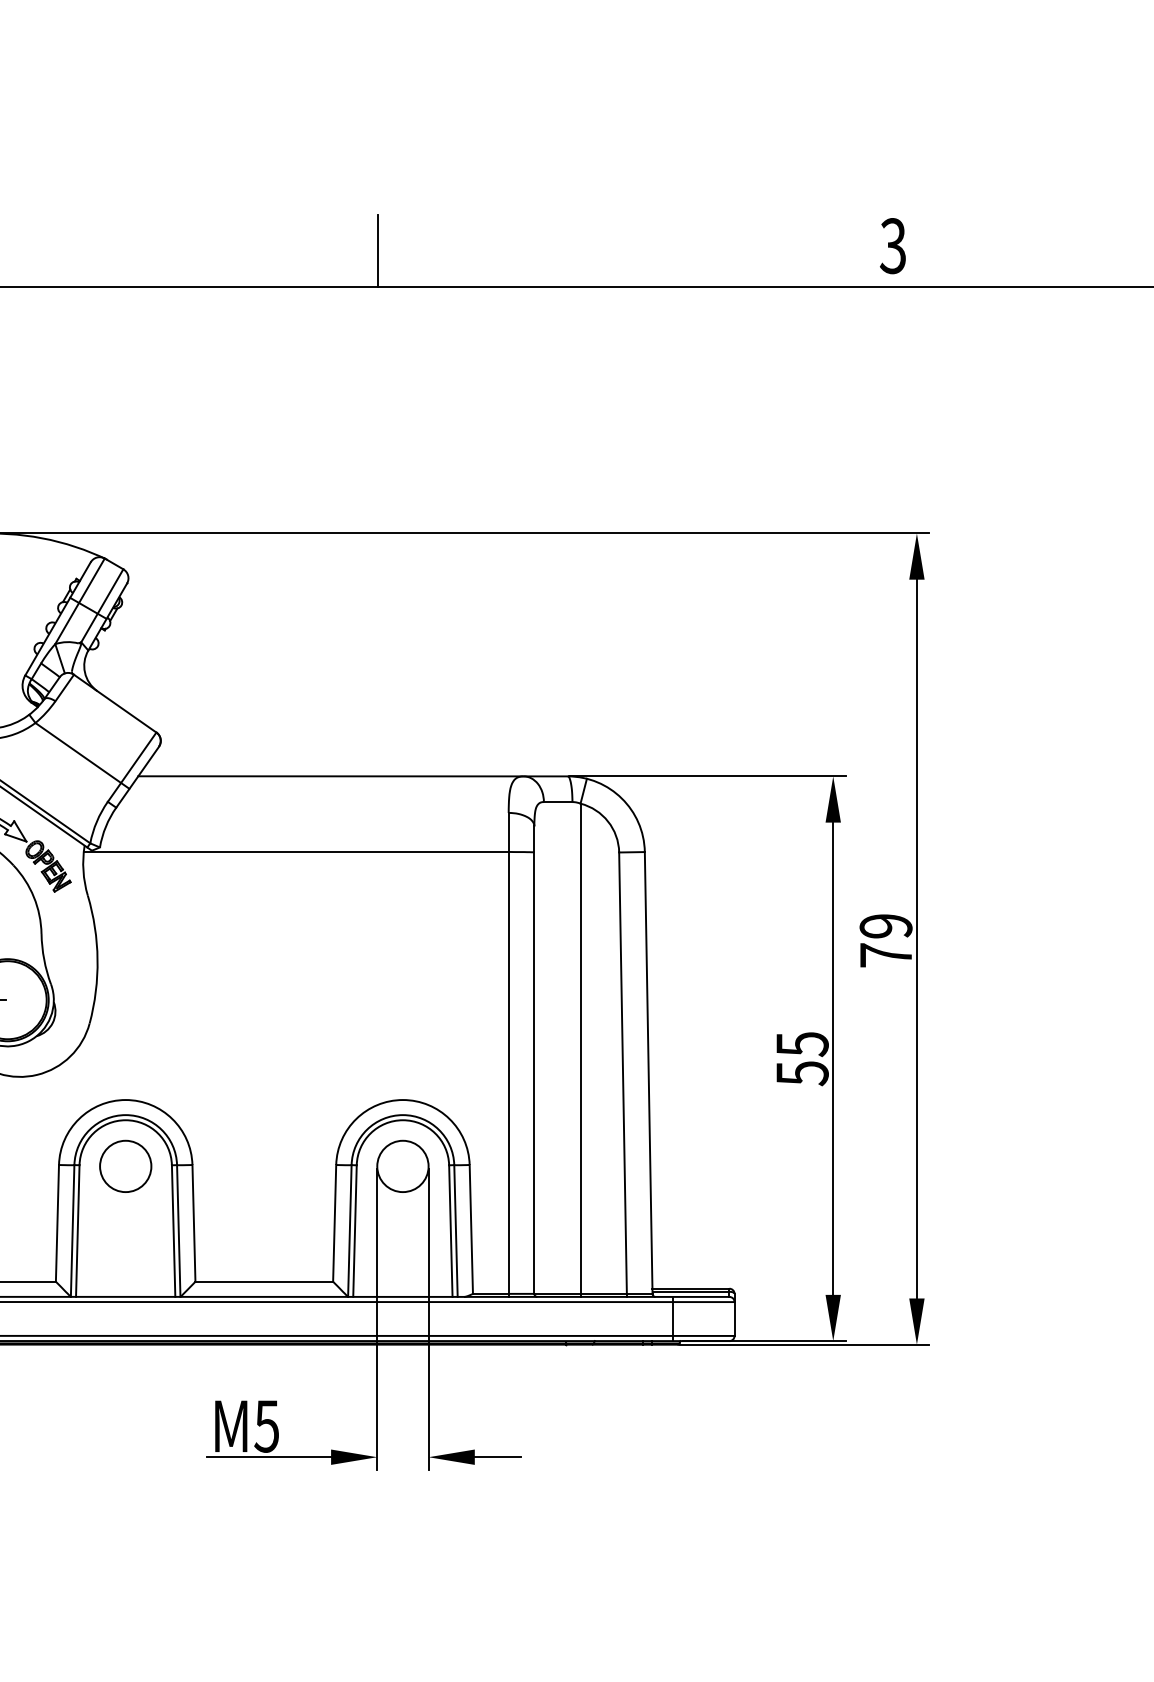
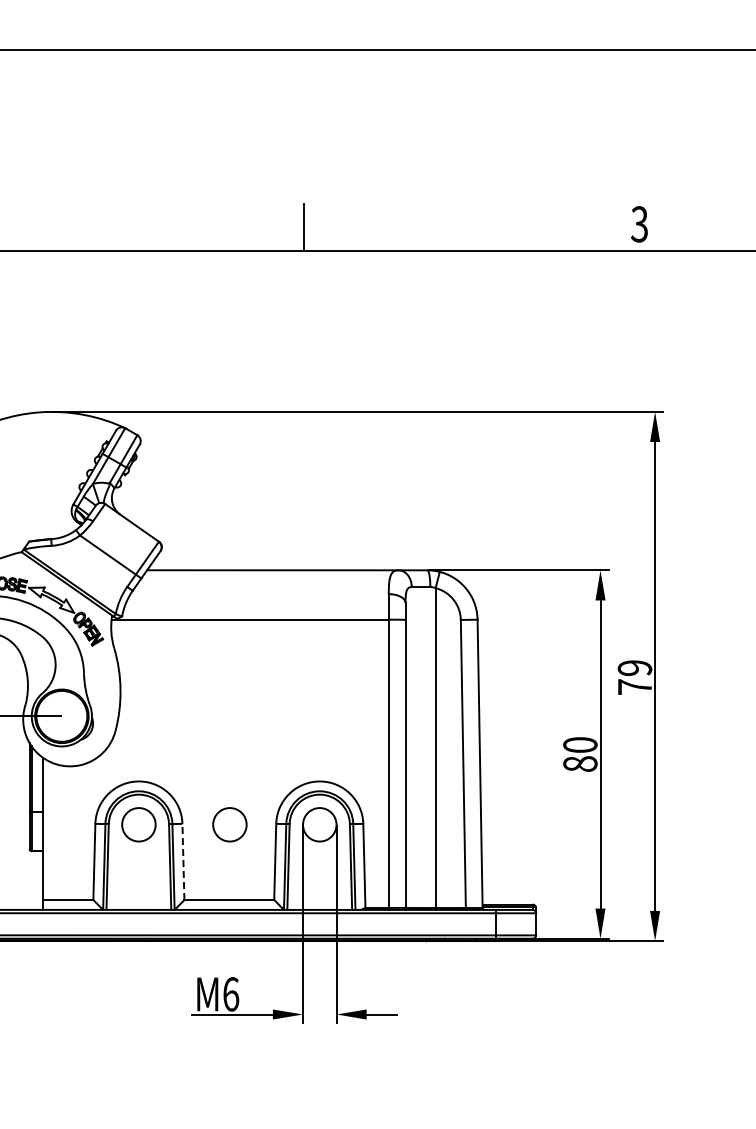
text: (802, 1058) -> (580, 754), 55 -> 80
circle: (264, 1165) -> (229, 824), added
line: (194, 1222) -> (183, 861), solid -> dashed
text: (266, 1426) -> (230, 994), M5 -> M6

